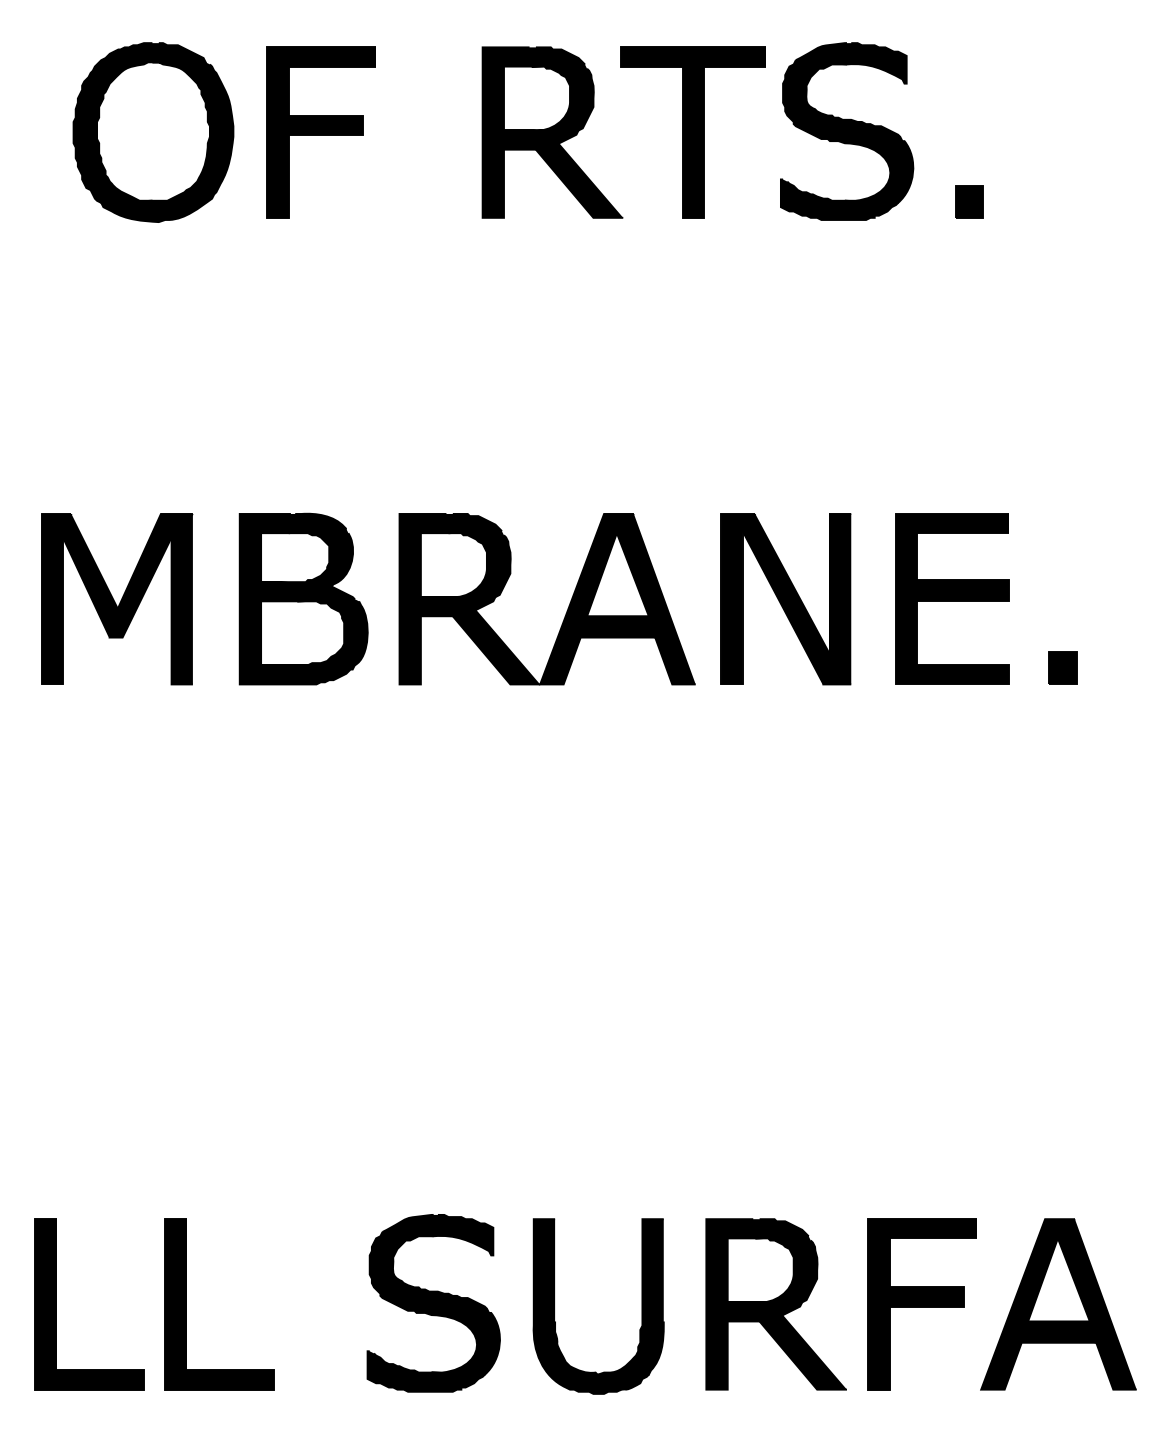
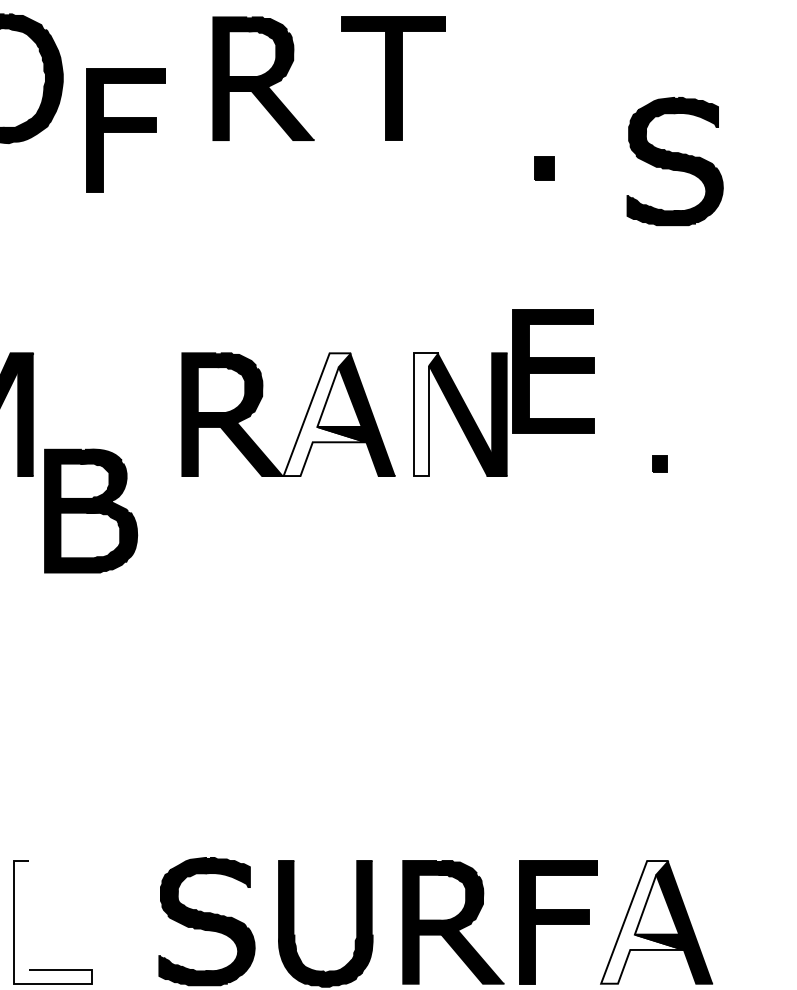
part: (847, 131) -> (675, 161), moved
part: (320, 132) -> (125, 130), moved
part: (552, 132) -> (263, 78), moved
part: (969, 201) -> (544, 167), moved
part: (303, 598) -> (90, 510), moved
fill: (597, 598) -> (324, 414), removed
fill: (738, 598) -> (426, 414), removed
part: (952, 598) -> (553, 370), moved
part: (1062, 667) -> (659, 463), size x0.7
fill: (219, 1304) -> (52, 922), removed
fill: (1038, 1304) -> (642, 922), removed

